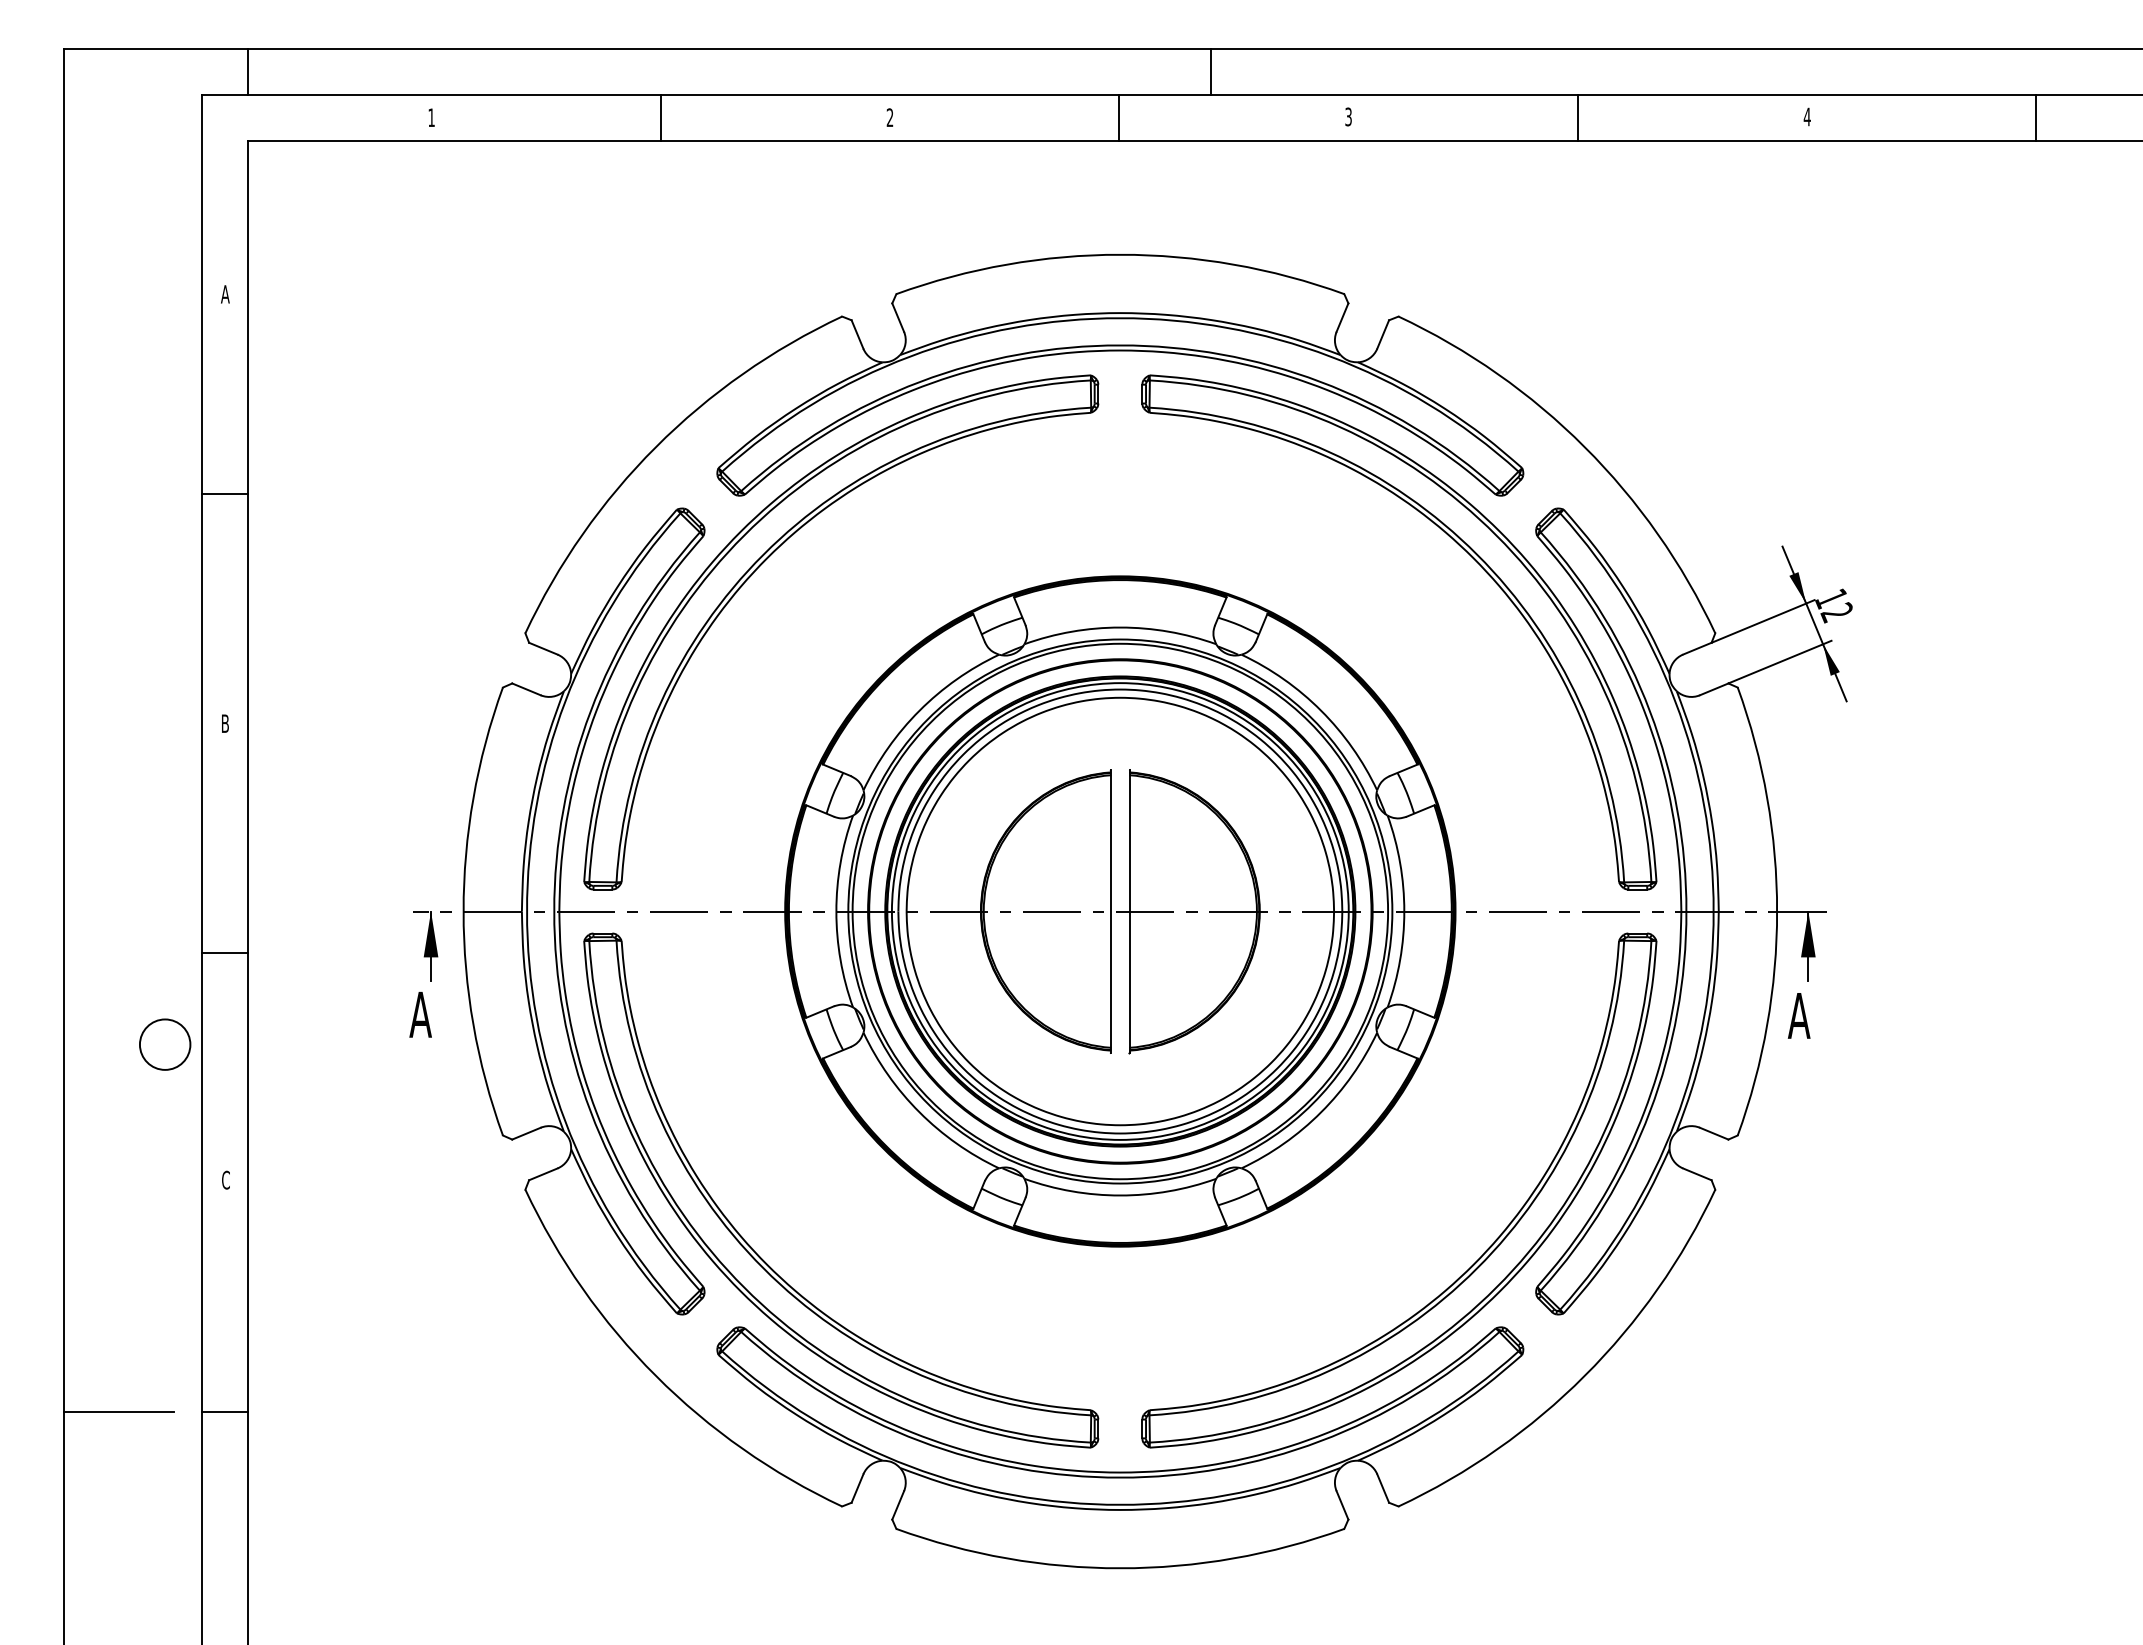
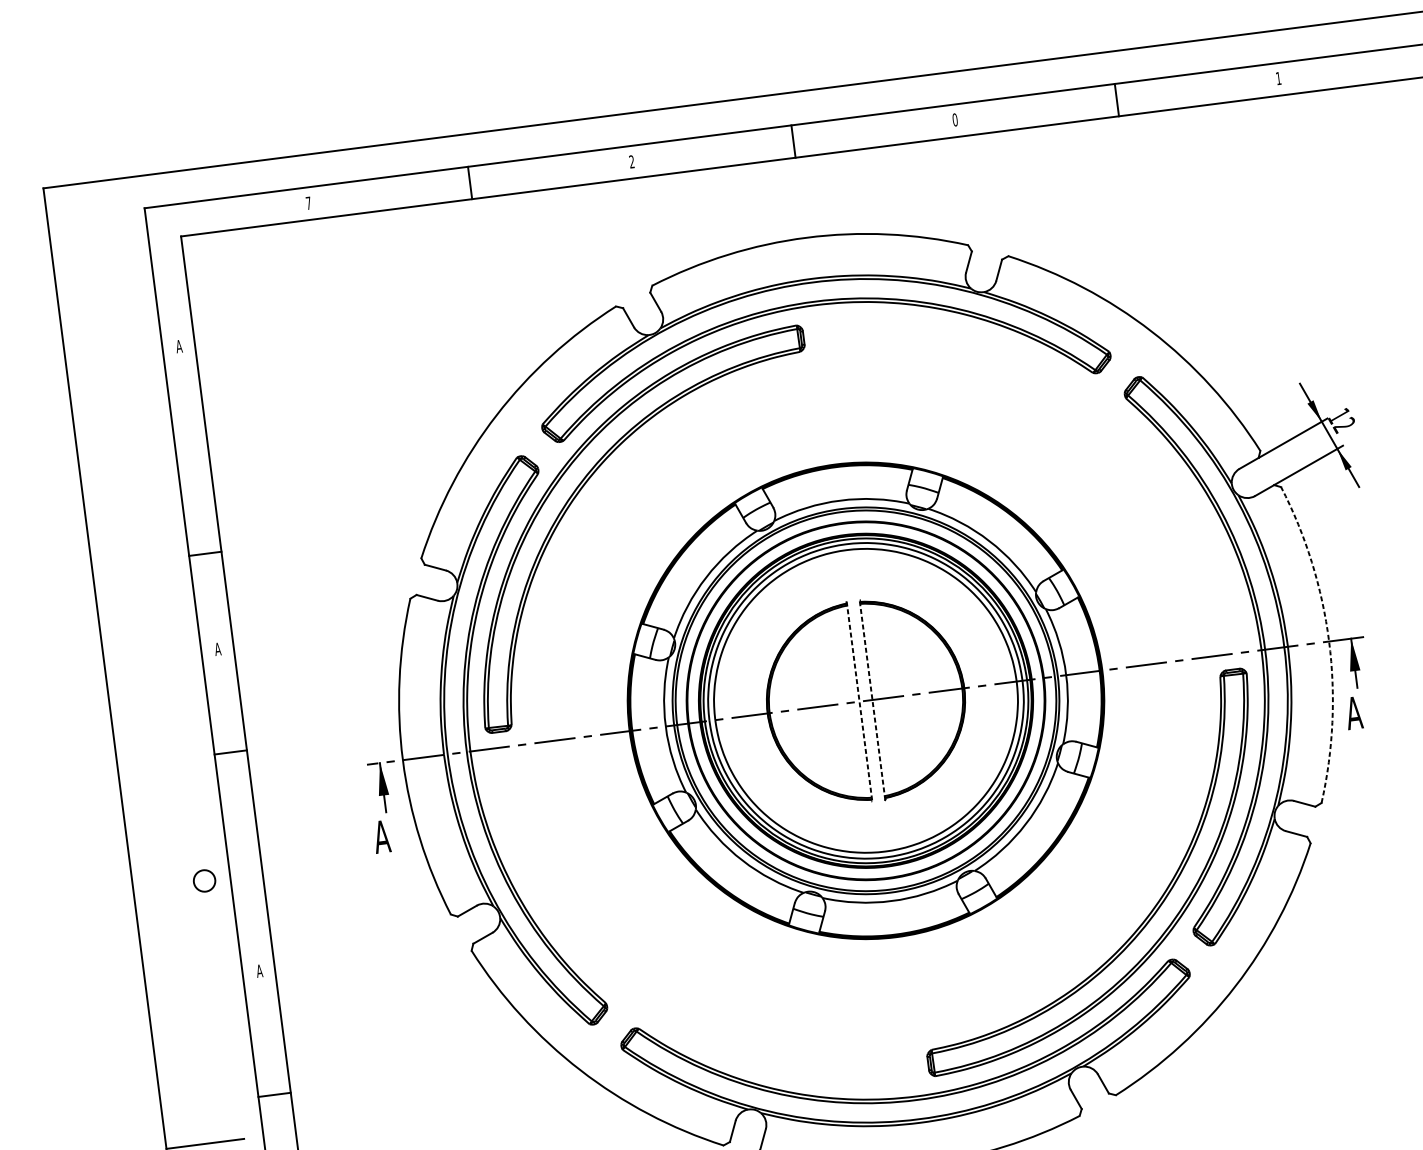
line: (247, 72) -> (174, 188), removed
line: (1210, 72) -> (853, 101), removed
text: (1348, 116) -> (955, 119), 3 -> 0
text: (1806, 116) -> (1278, 78), 4 -> 1
text: (431, 117) -> (308, 203), 1 -> 7
line: (224, 494) -> (205, 553), moved
part: (1472, 558) -> (1082, 420), removed
text: (224, 723) -> (217, 649), B -> A
line: (1111, 911) -> (859, 701), solid -> dashed
line: (1129, 911) -> (872, 700), solid -> dashed
arc: (1777, 911) -> (1329, 641), solid -> dashed
line: (224, 952) -> (230, 752), moved
circle: (165, 1044) -> (204, 880), size x0.6
text: (225, 1179) -> (259, 970), C -> A
part: (767, 1263) -> (648, 980), removed
line: (224, 1411) -> (274, 1094), moved

